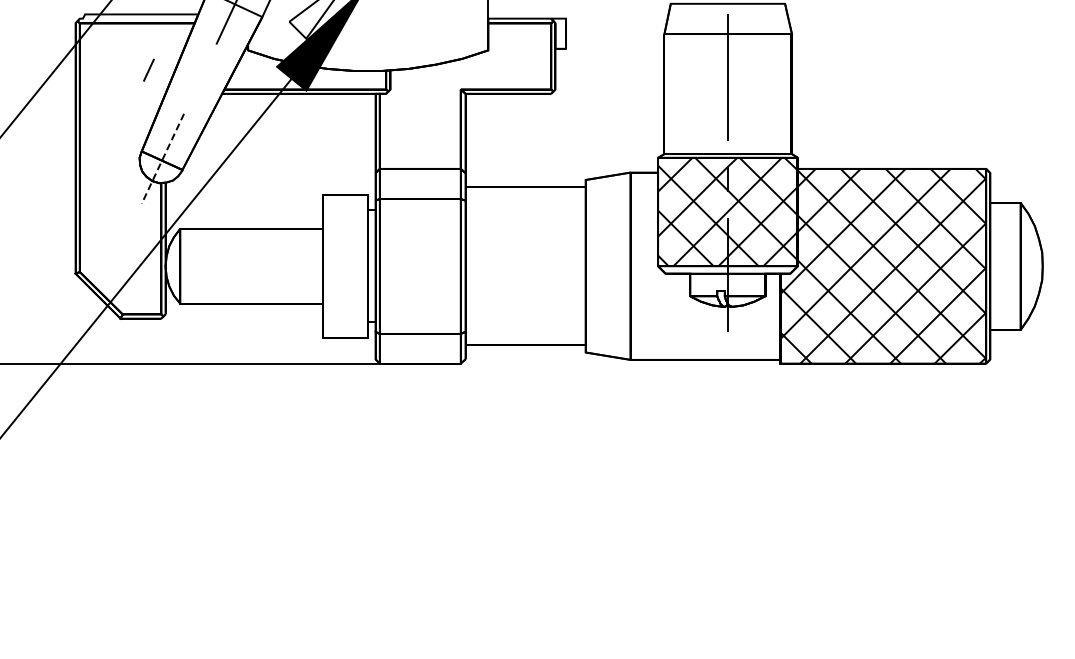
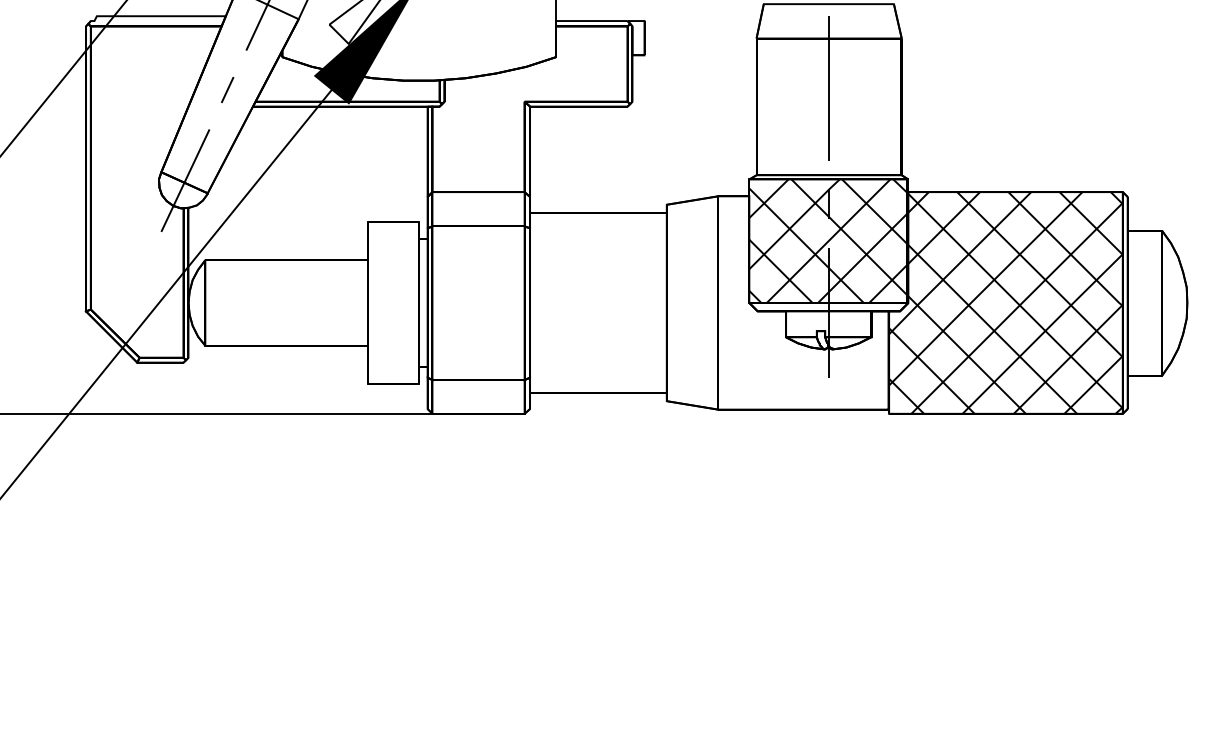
line: (148, 69) -> (227, 89), moved
line: (162, 158) -> (184, 180), dashed -> solid

